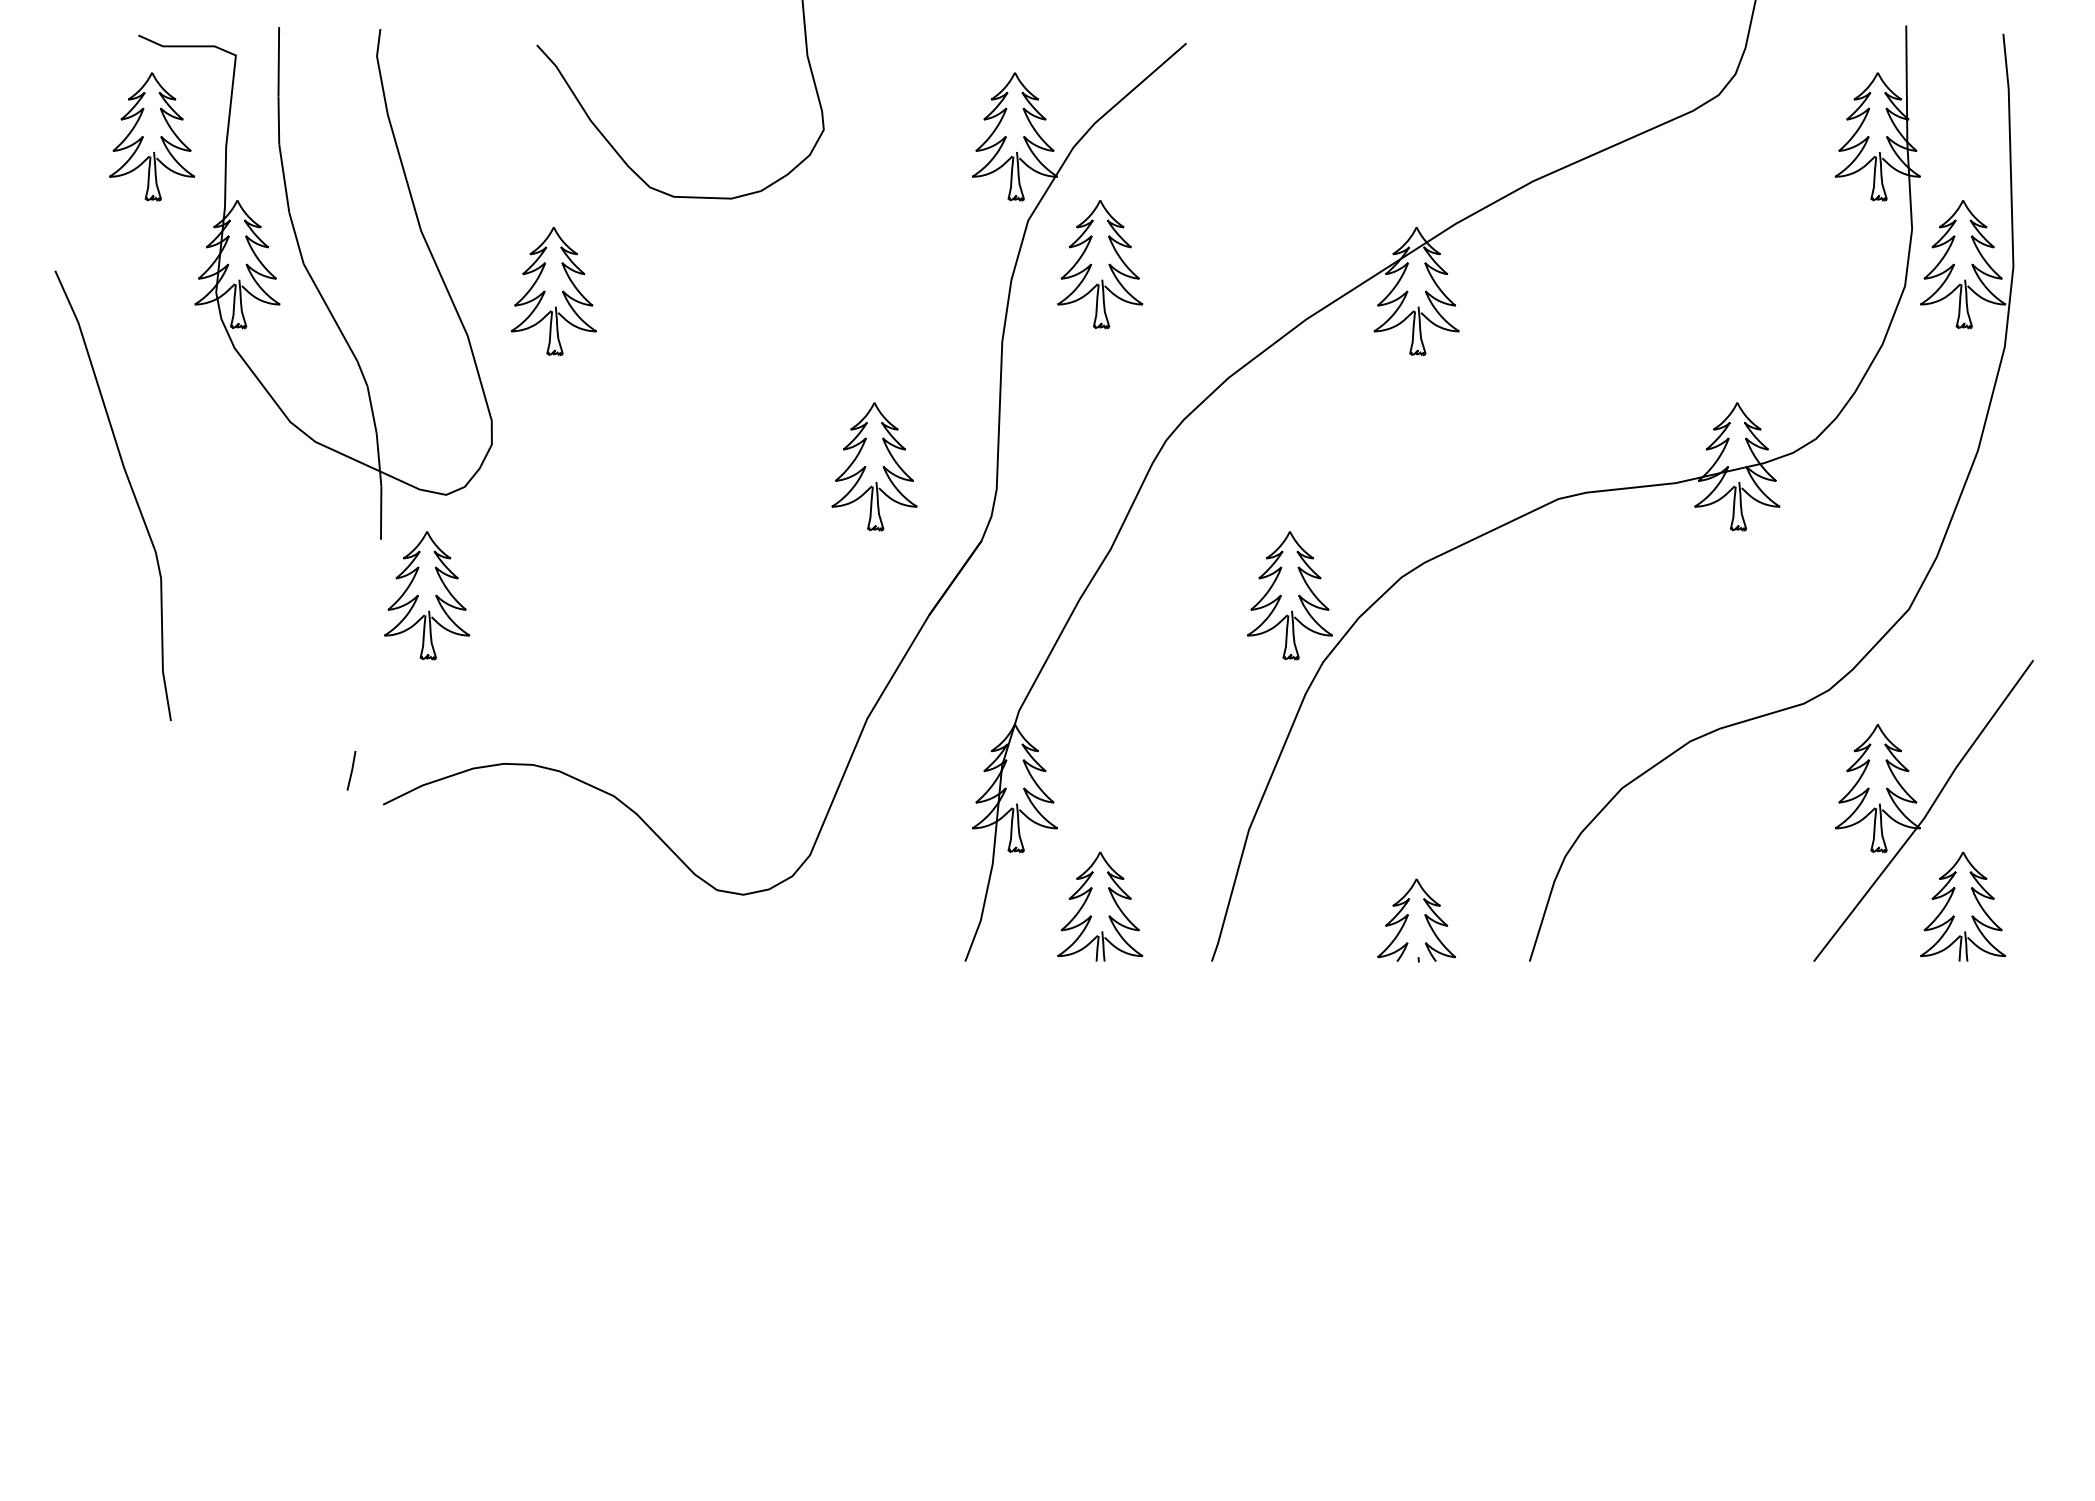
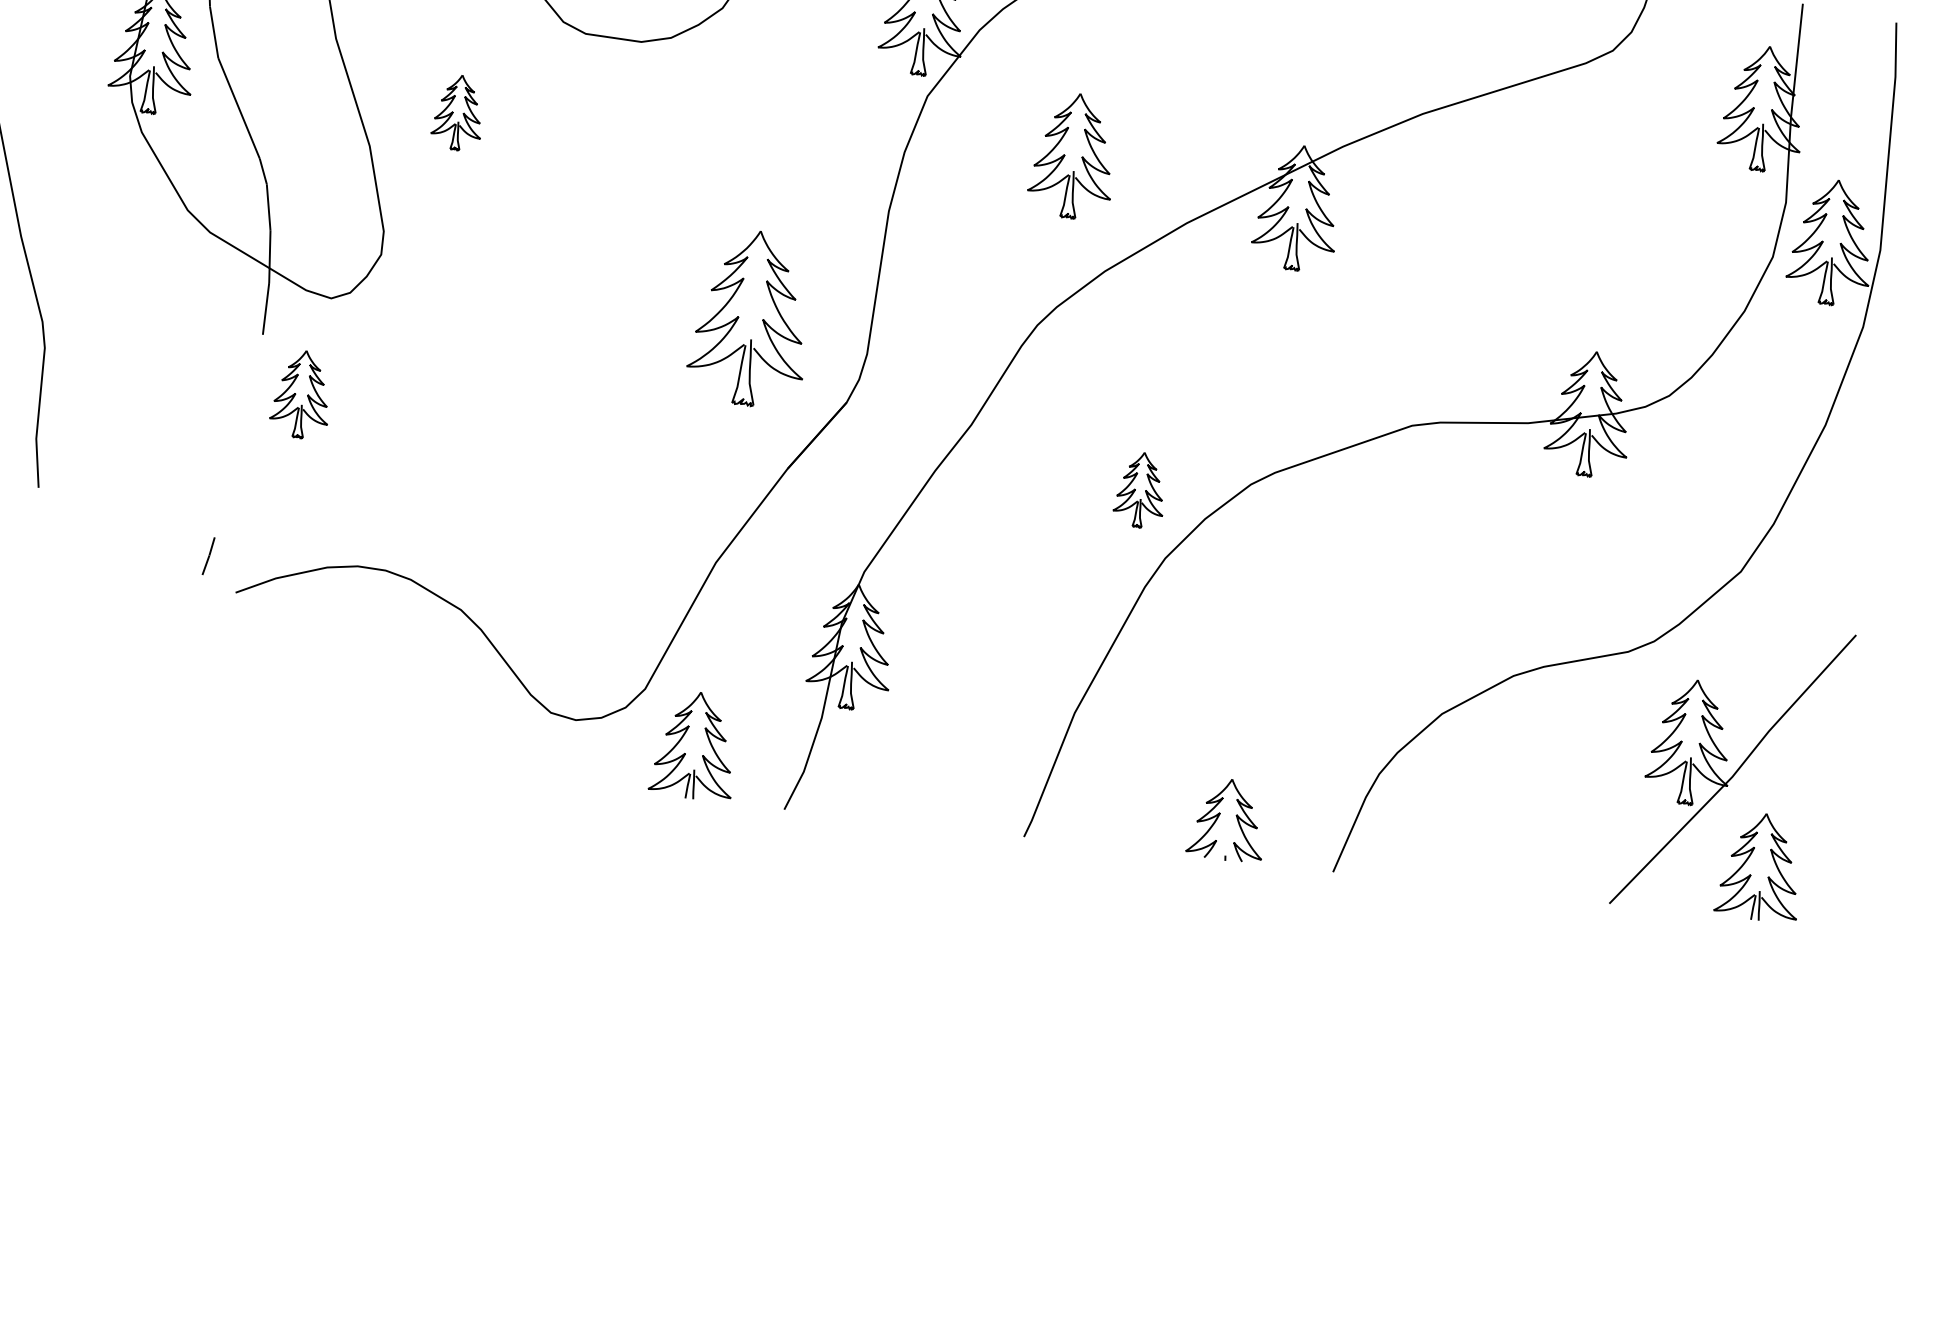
part: (1100, 264) -> (1073, 156), moved
part: (553, 291) -> (458, 112), size x0.6
part: (874, 466) -> (750, 318), size x1.4
part: (427, 595) -> (301, 394), size x0.7
part: (1289, 595) -> (1140, 489), size x0.6
part: (1091, 915) -> (685, 753), moved

